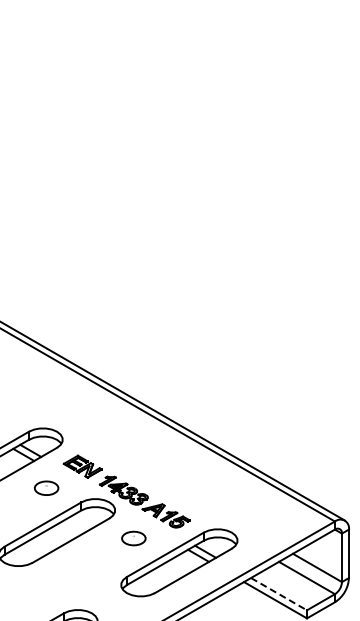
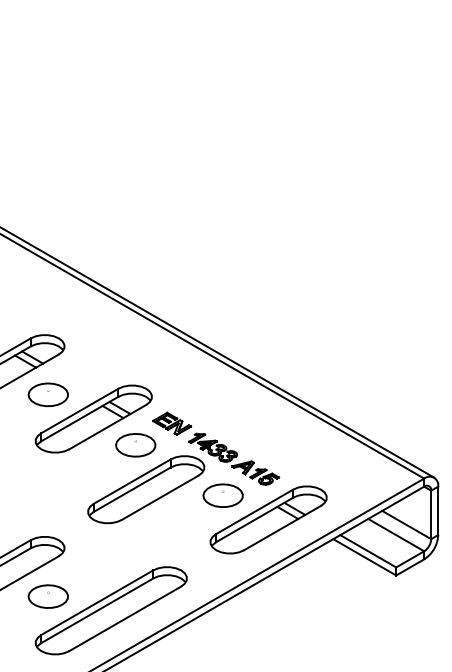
part: (46, 488) -> (135, 445), size x1.67
part: (133, 538) -> (222, 495), size x1.67
line: (279, 594) -> (368, 551), dashed -> solid

